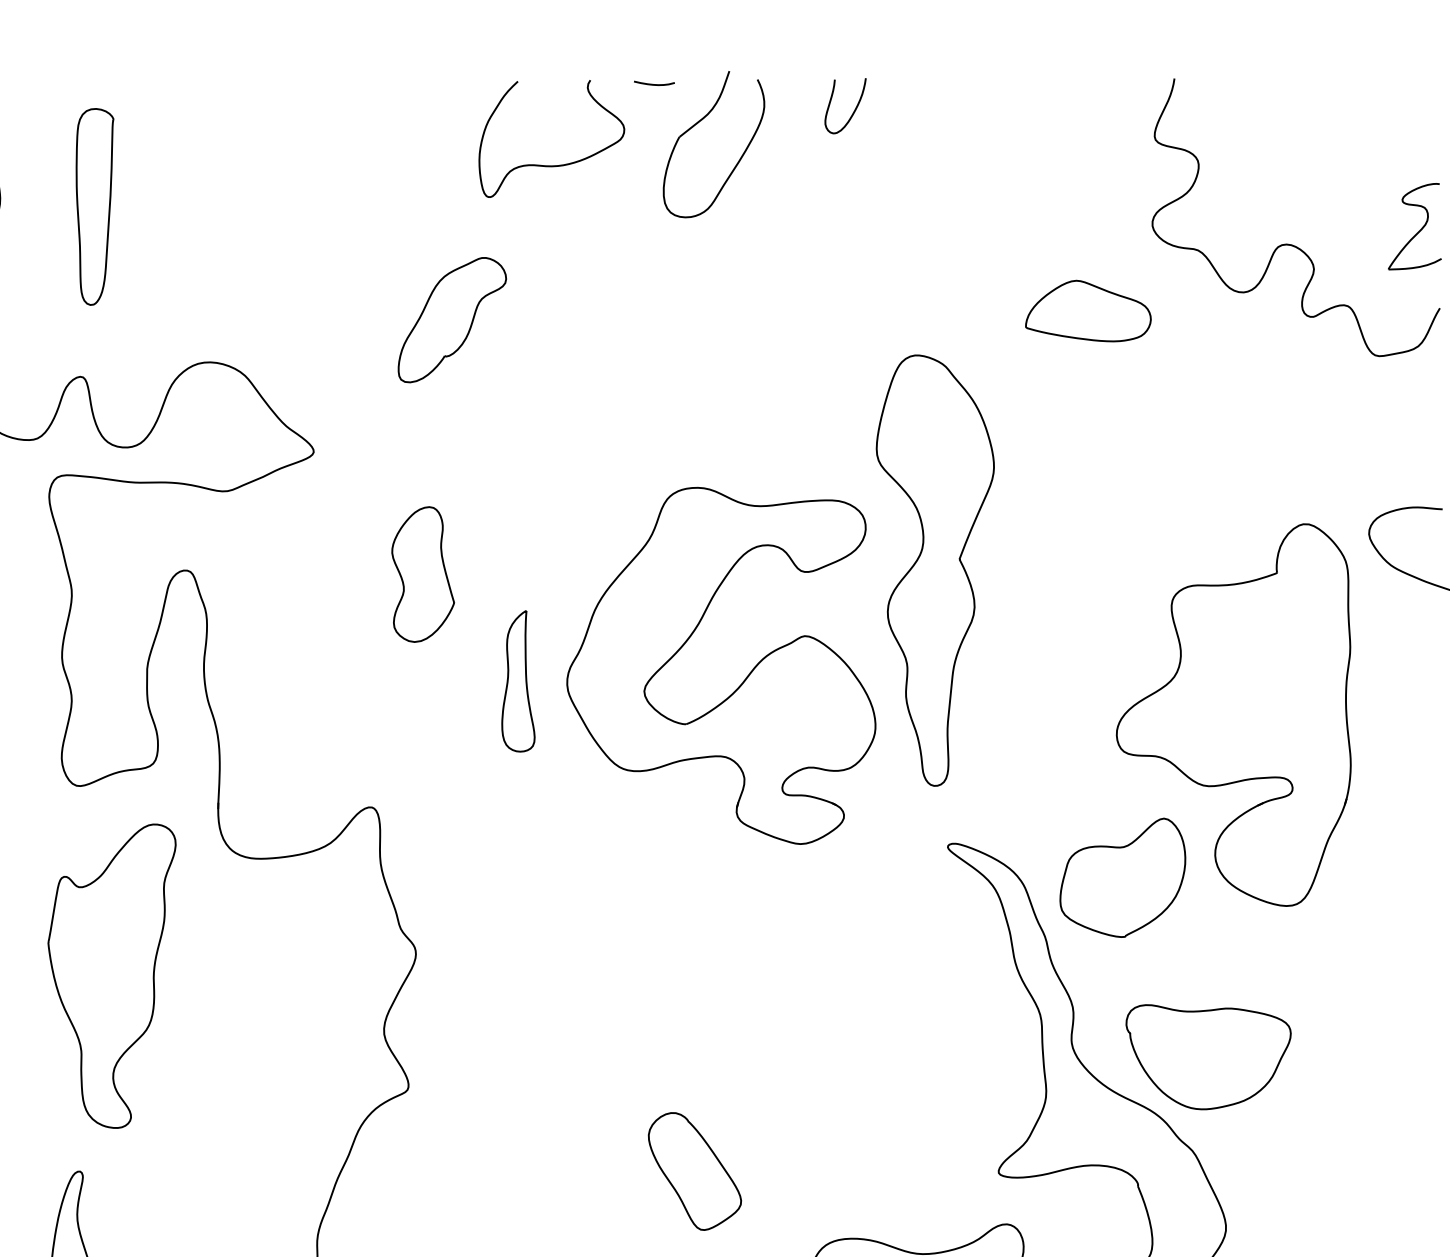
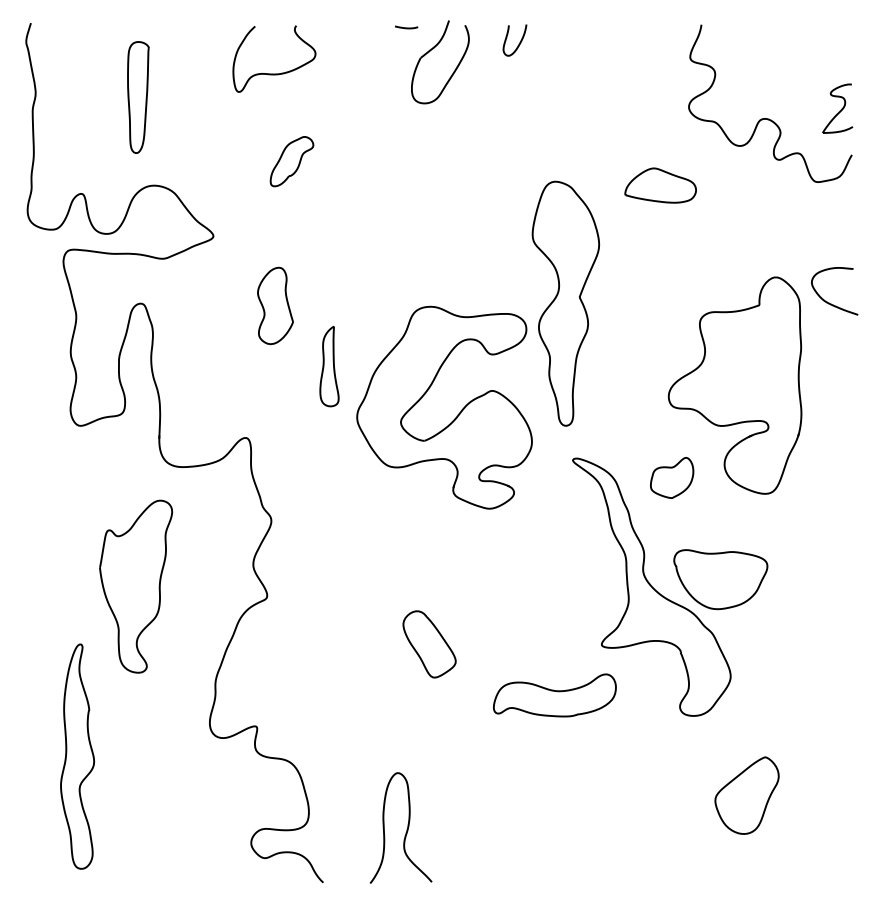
curve: (551, 164) -> (274, 73), moved
part: (95, 206) -> (138, 97), moved
part: (1088, 310) -> (660, 185), moved
part: (451, 319) -> (291, 161), size x0.7
part: (744, 677) -> (457, 414), moved
part: (1121, 877) -> (671, 477), size x0.6
part: (112, 975) -> (136, 586), moved

